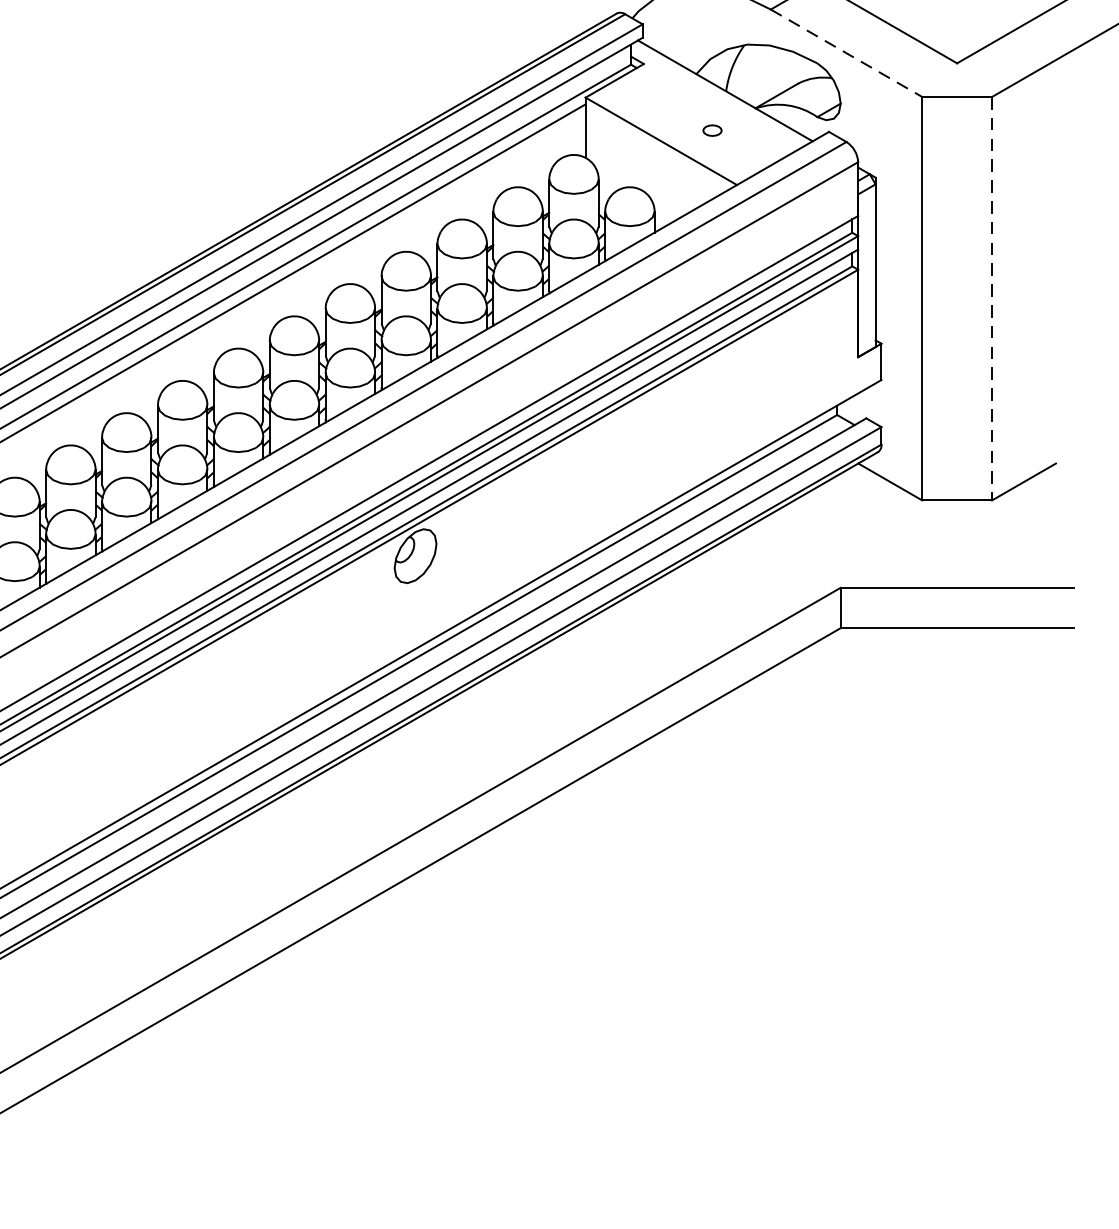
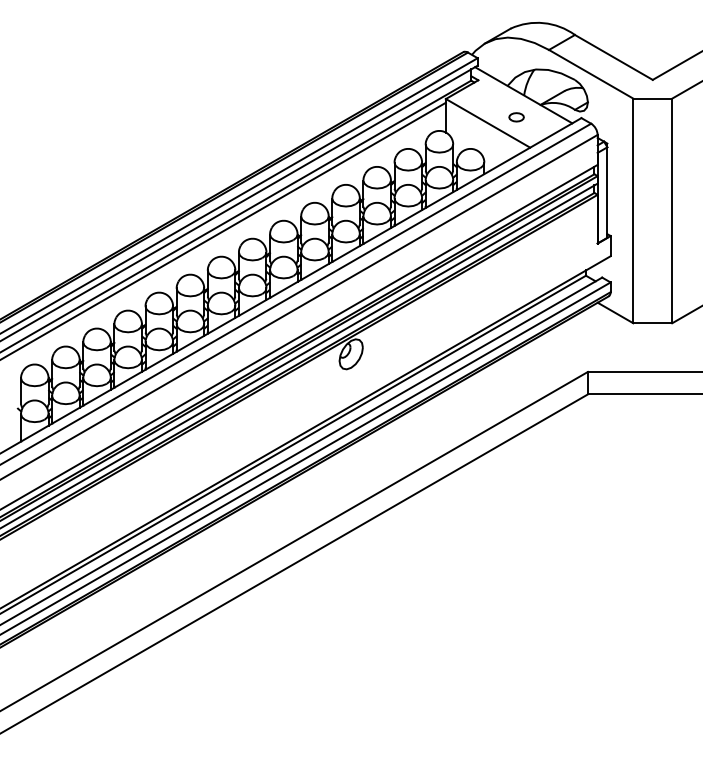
line: (847, 53) -> (591, 74), dashed -> solid
part: (712, 130) -> (516, 117), size x1.43
line: (992, 299) -> (672, 211), dashed -> solid

